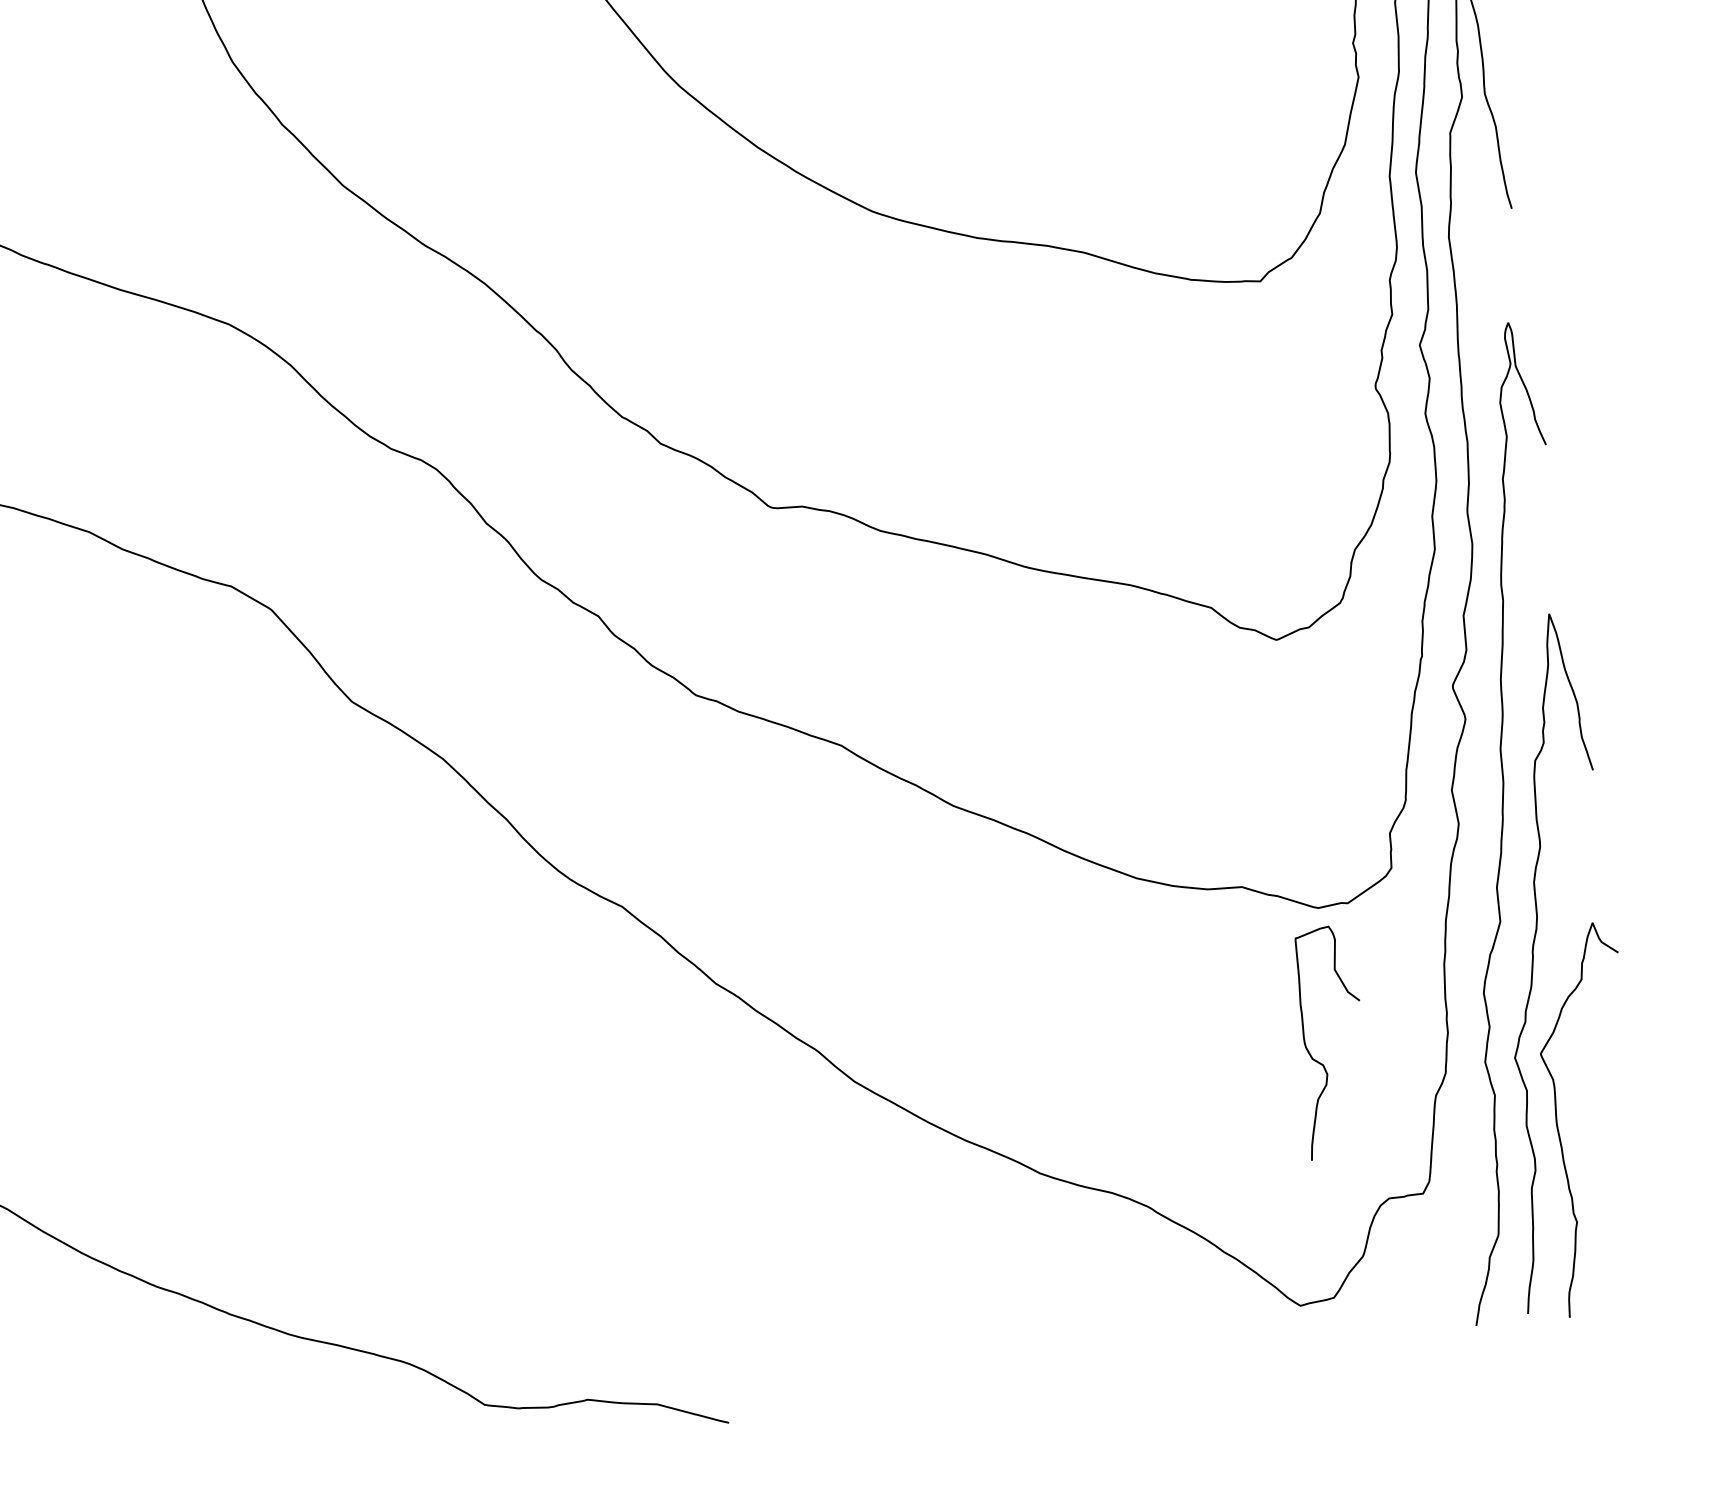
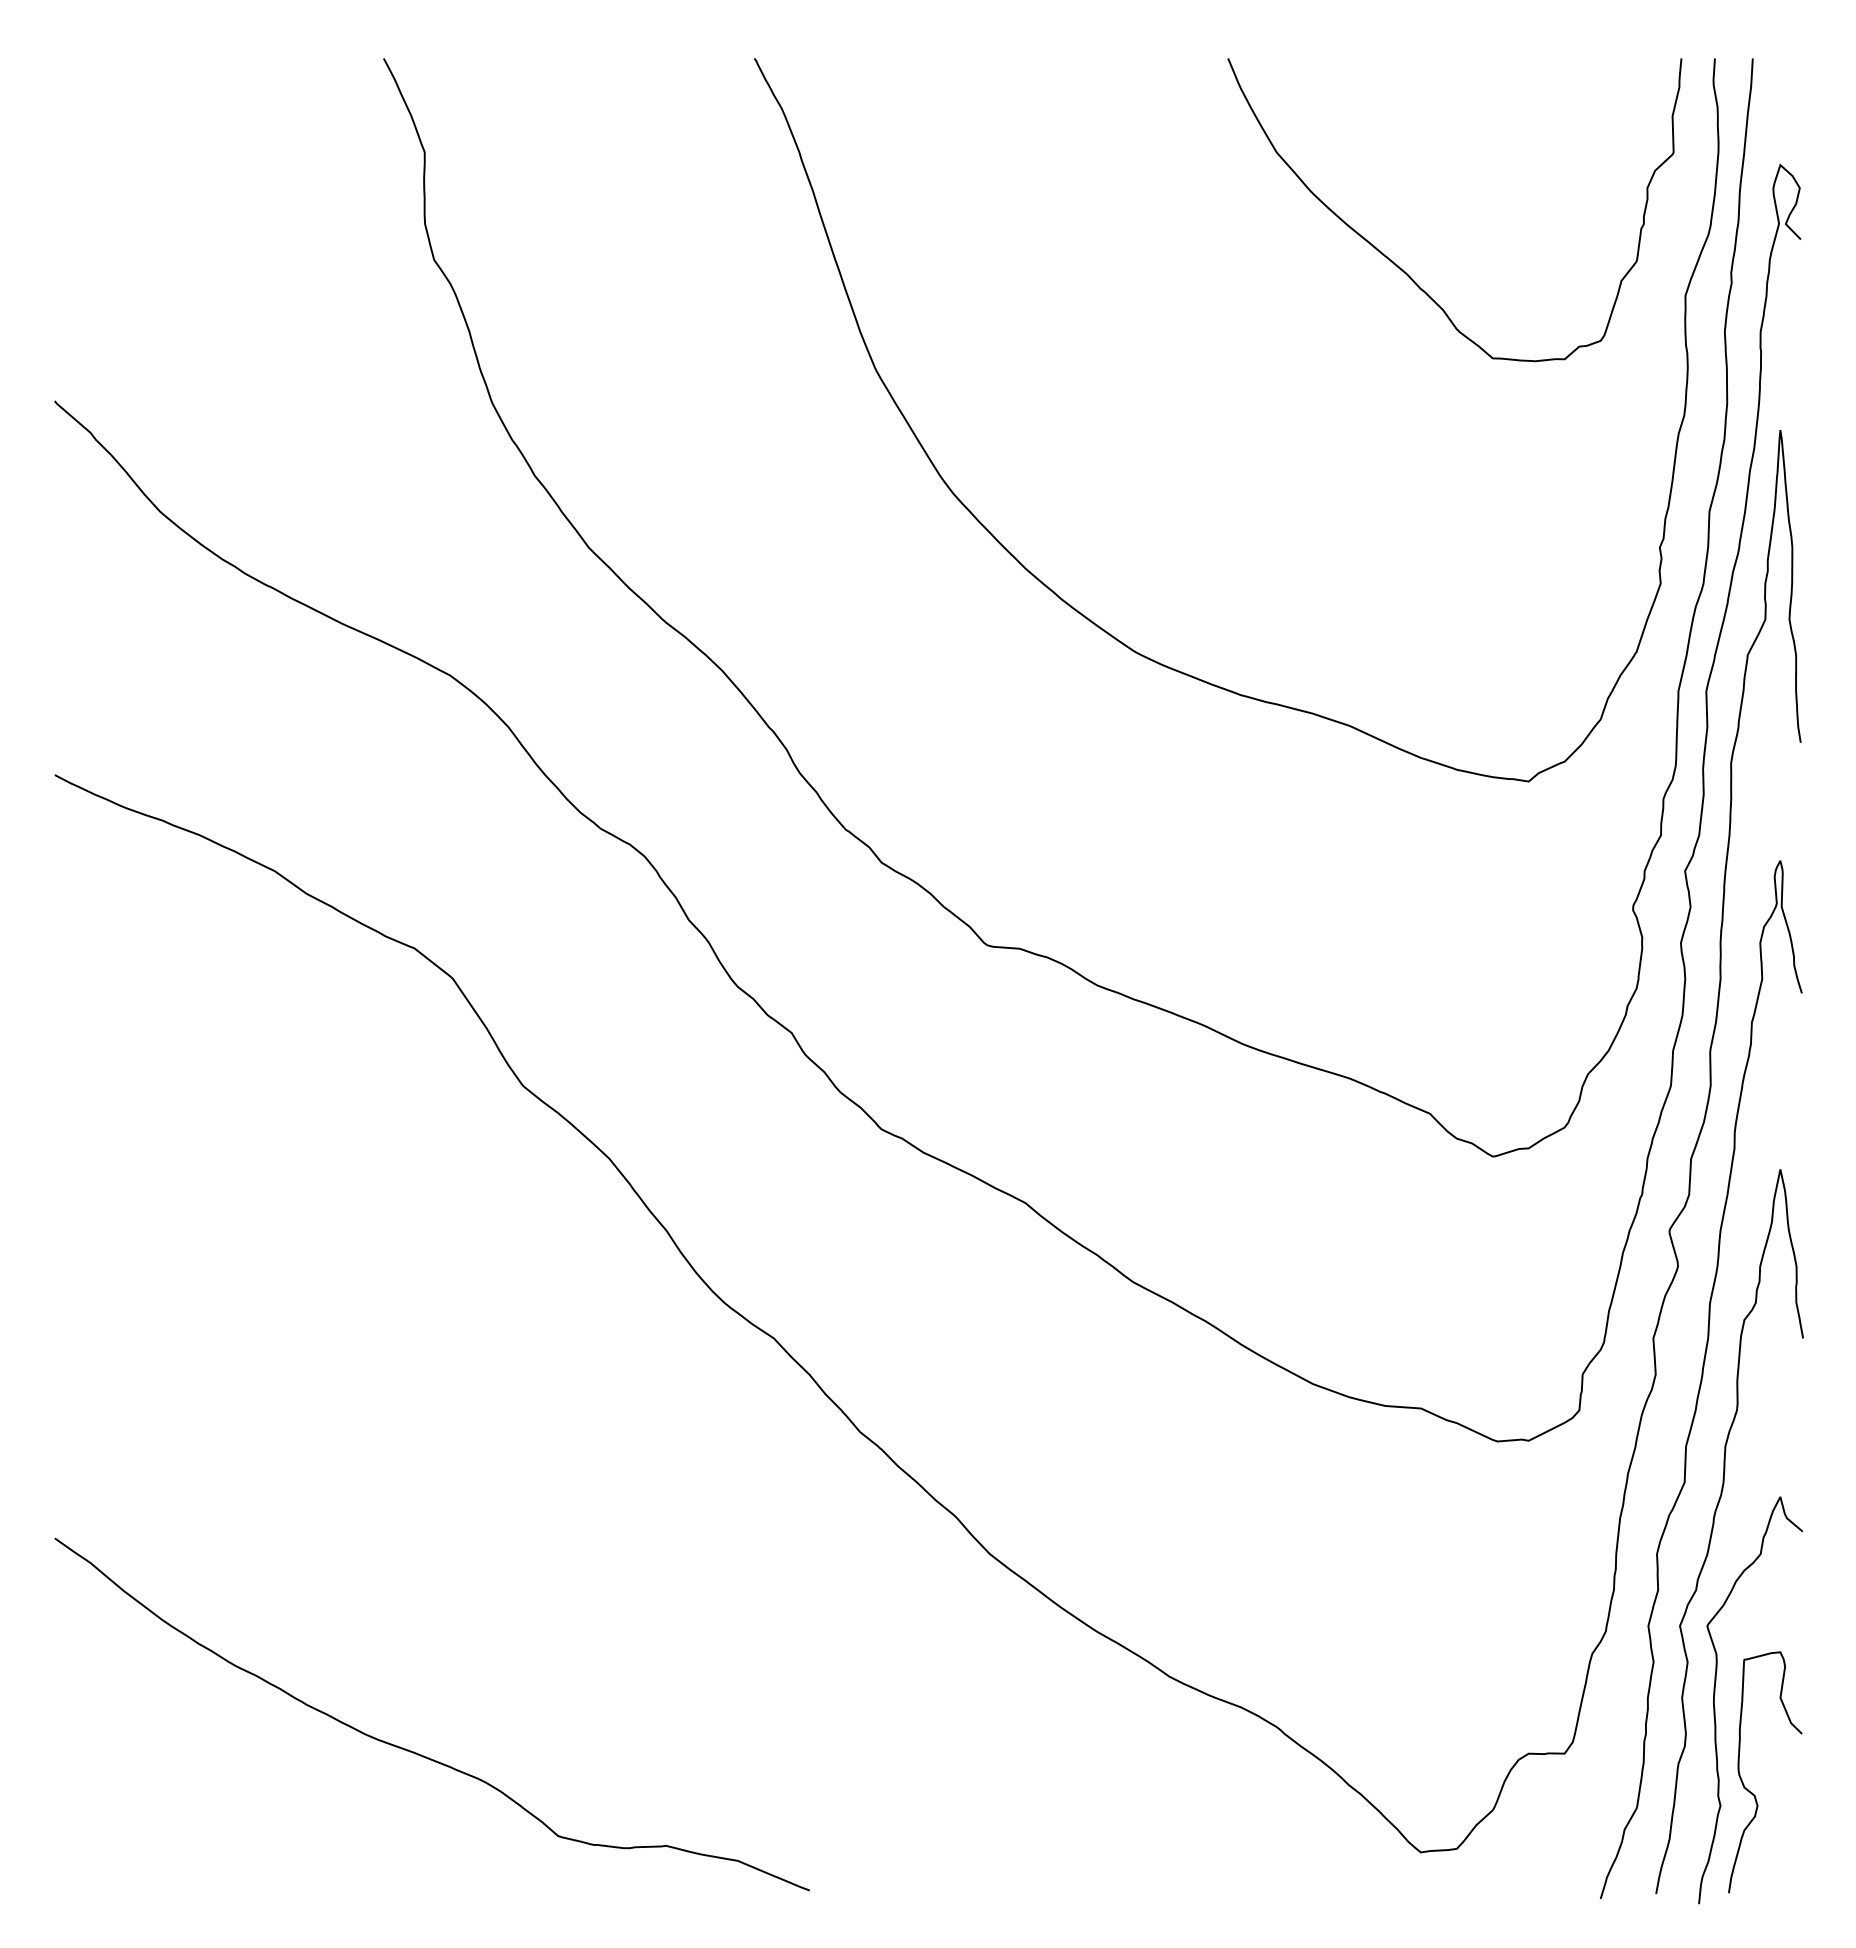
curve: (1320, 1062) -> (1752, 1792), moved

